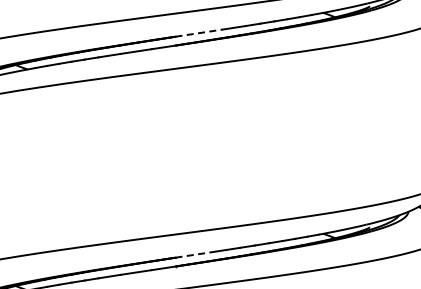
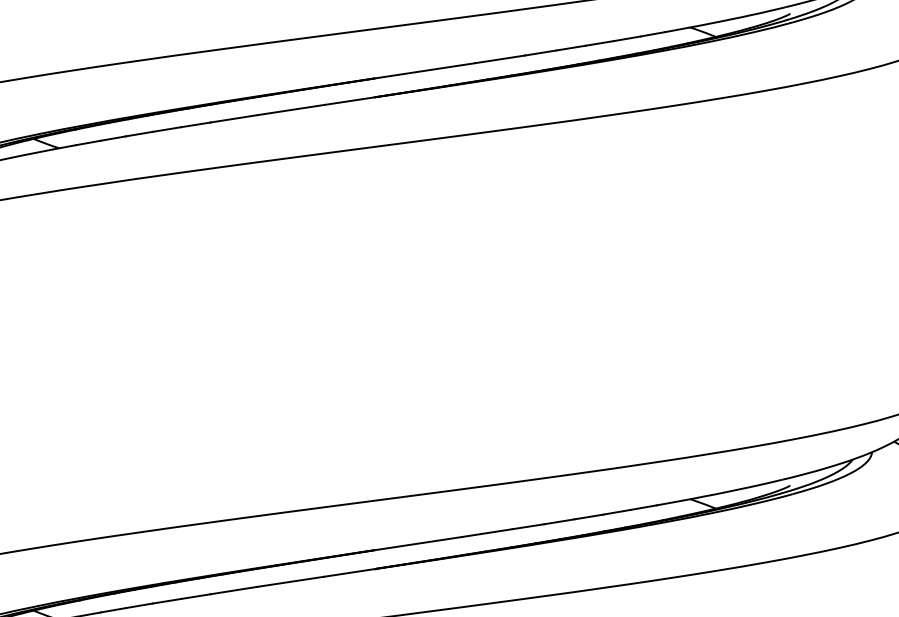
line: (199, 33) -> (426, 71), dashed -> solid
line: (195, 254) -> (417, 543), dashed -> solid

